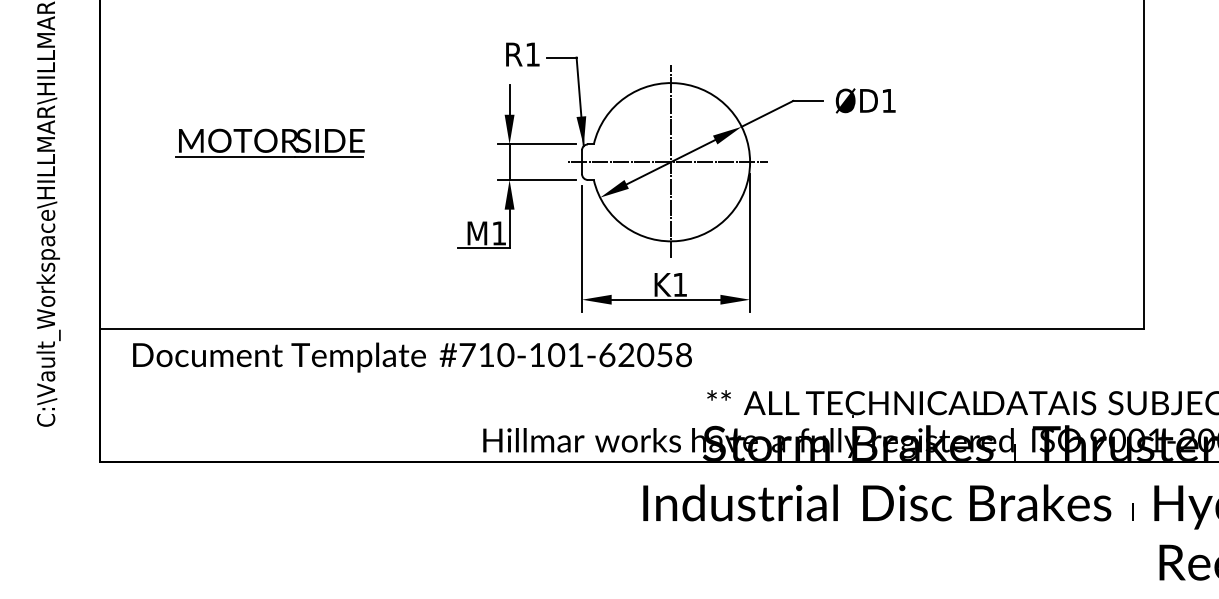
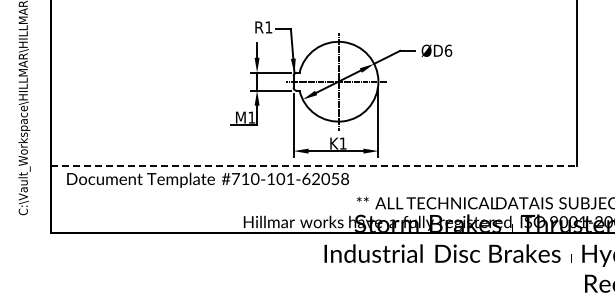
text: (889, 100) -> (448, 50), ØD1 -> ØD6
part: (268, 143) -> (135, 72), removed
line: (623, 328) -> (314, 165), solid -> dashed

